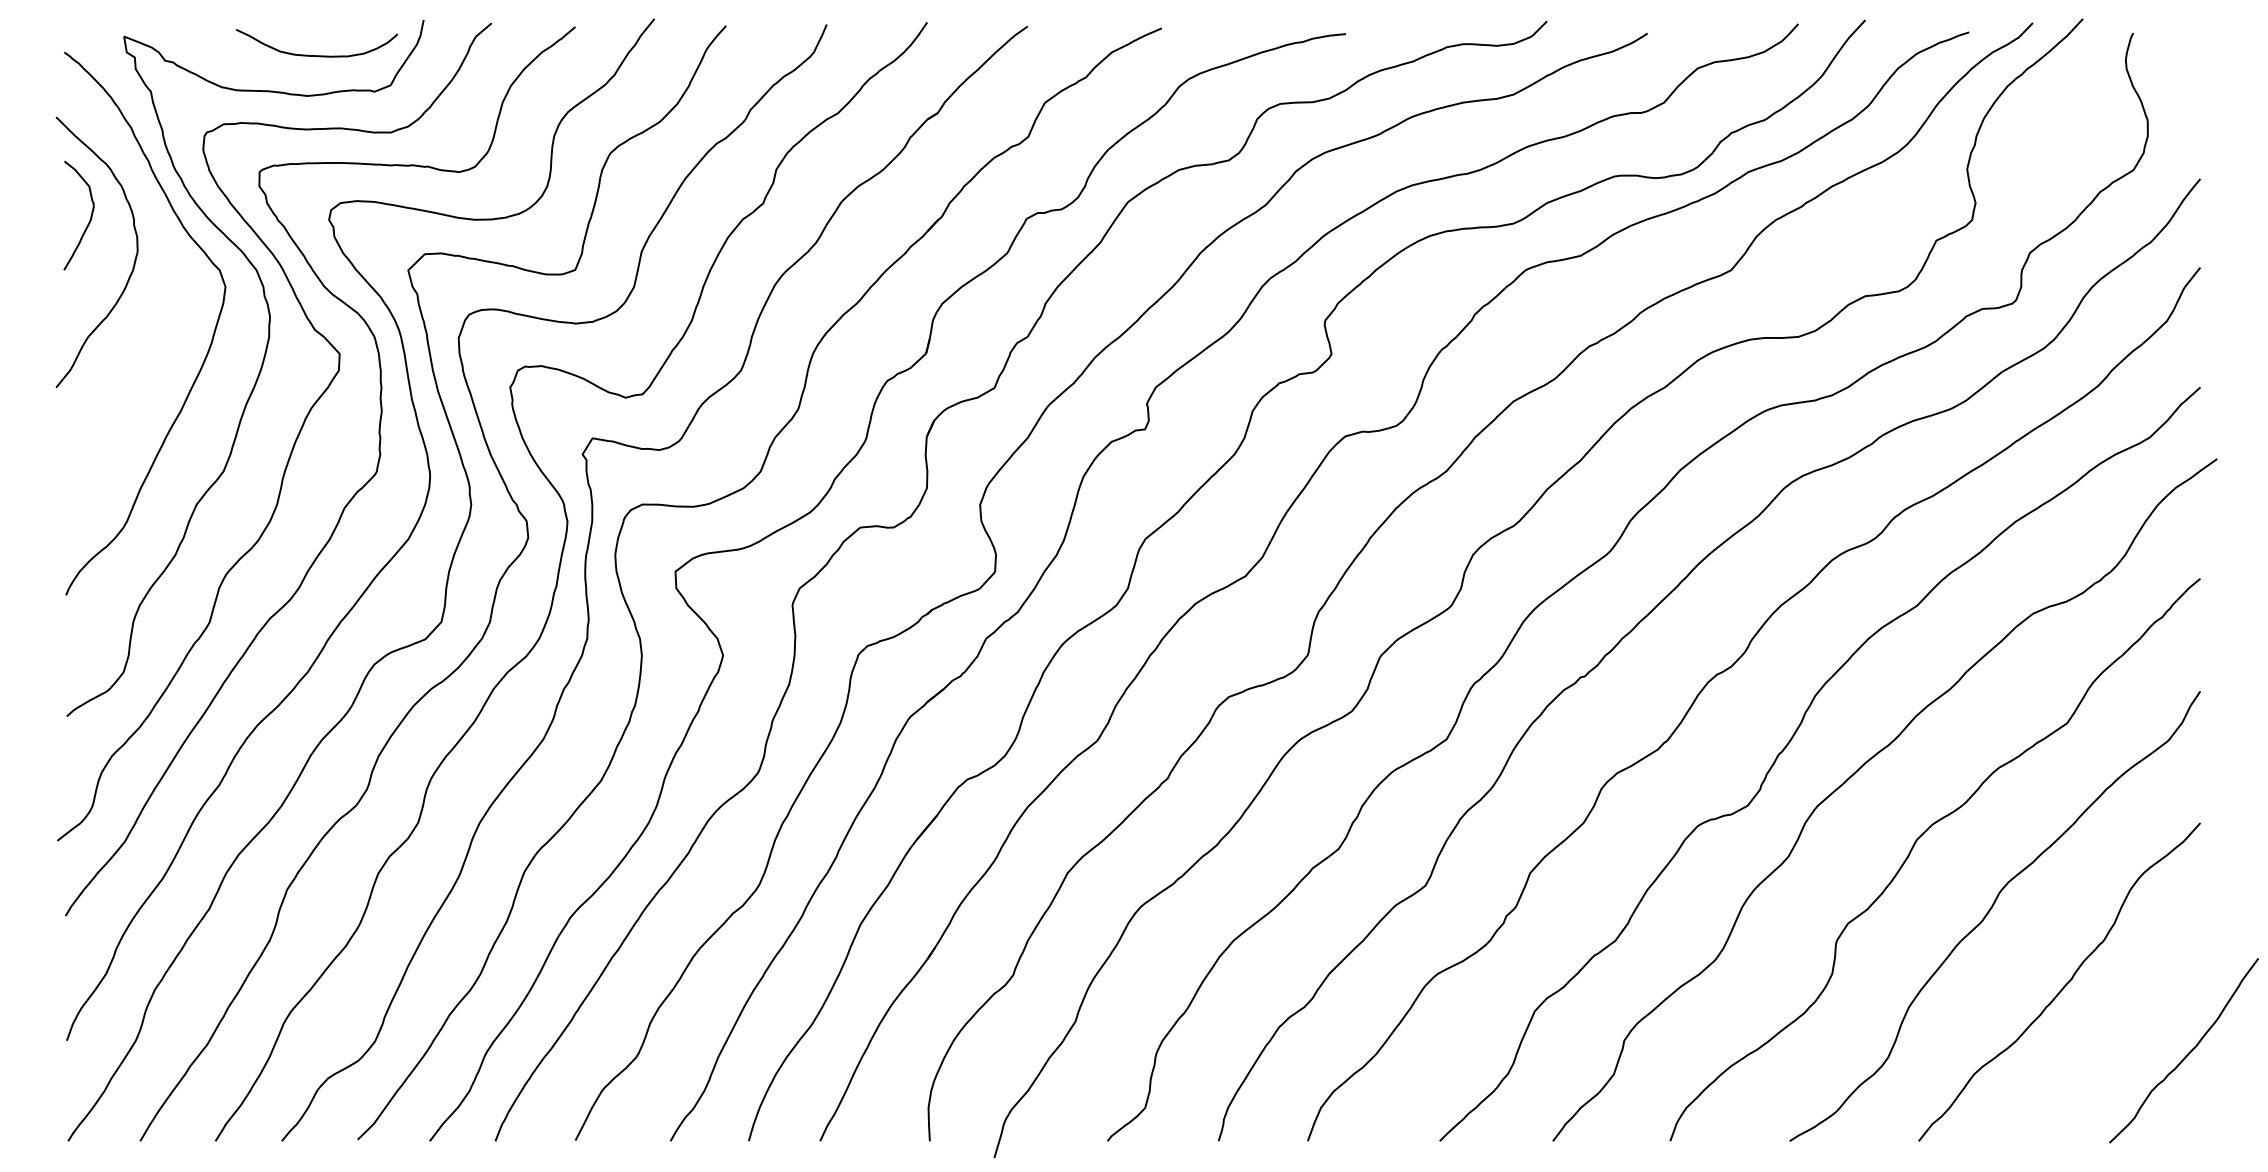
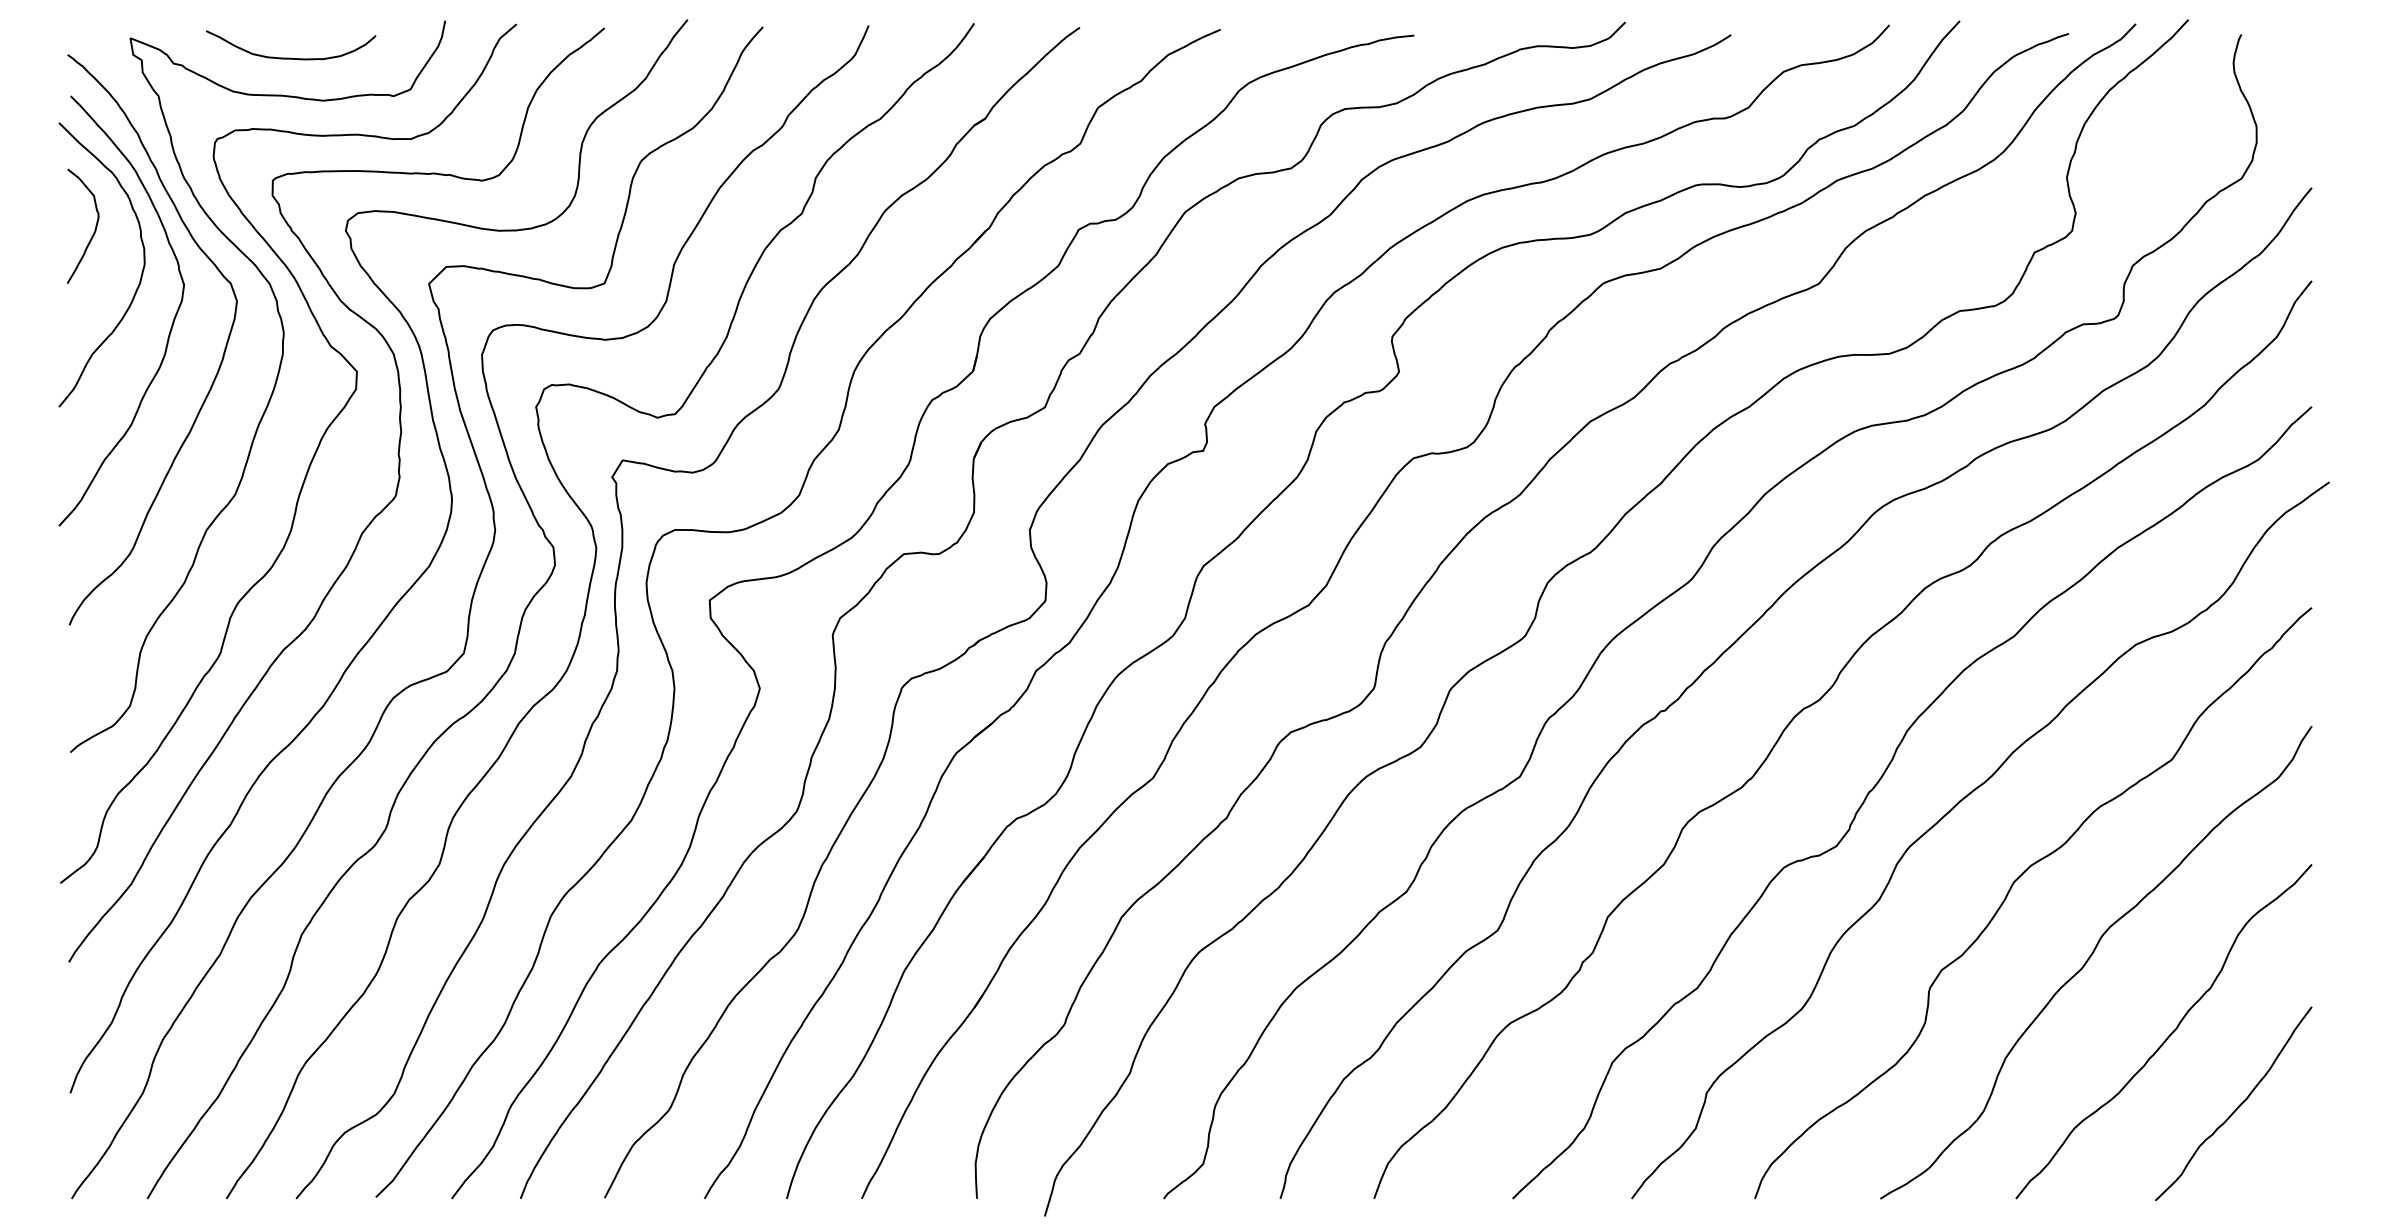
curve: (317, 54) -> (291, 57), moved
curve: (163, 309) -> (171, 324), added
curve: (2187, 1053) -> (2237, 1106), moved

